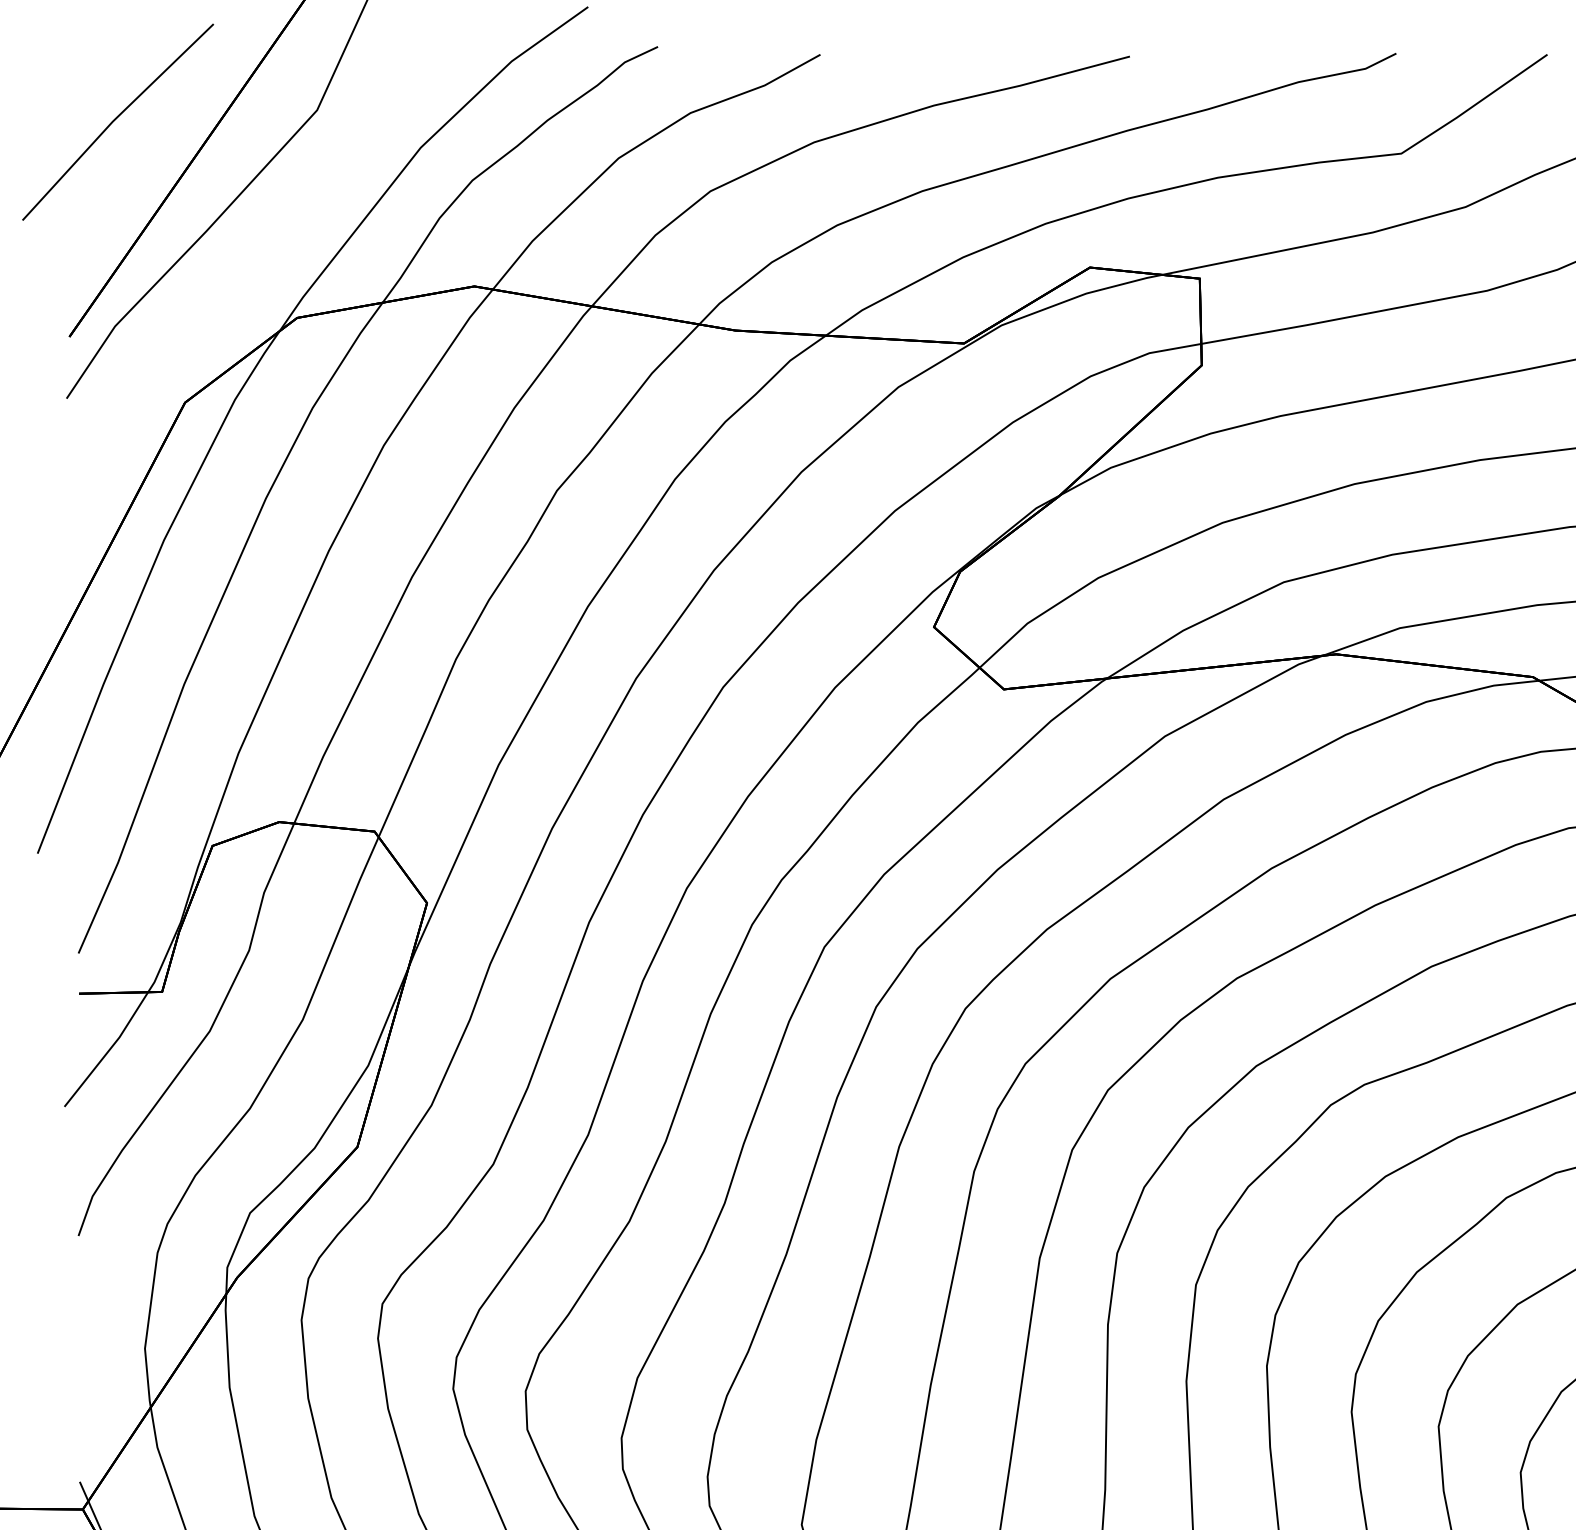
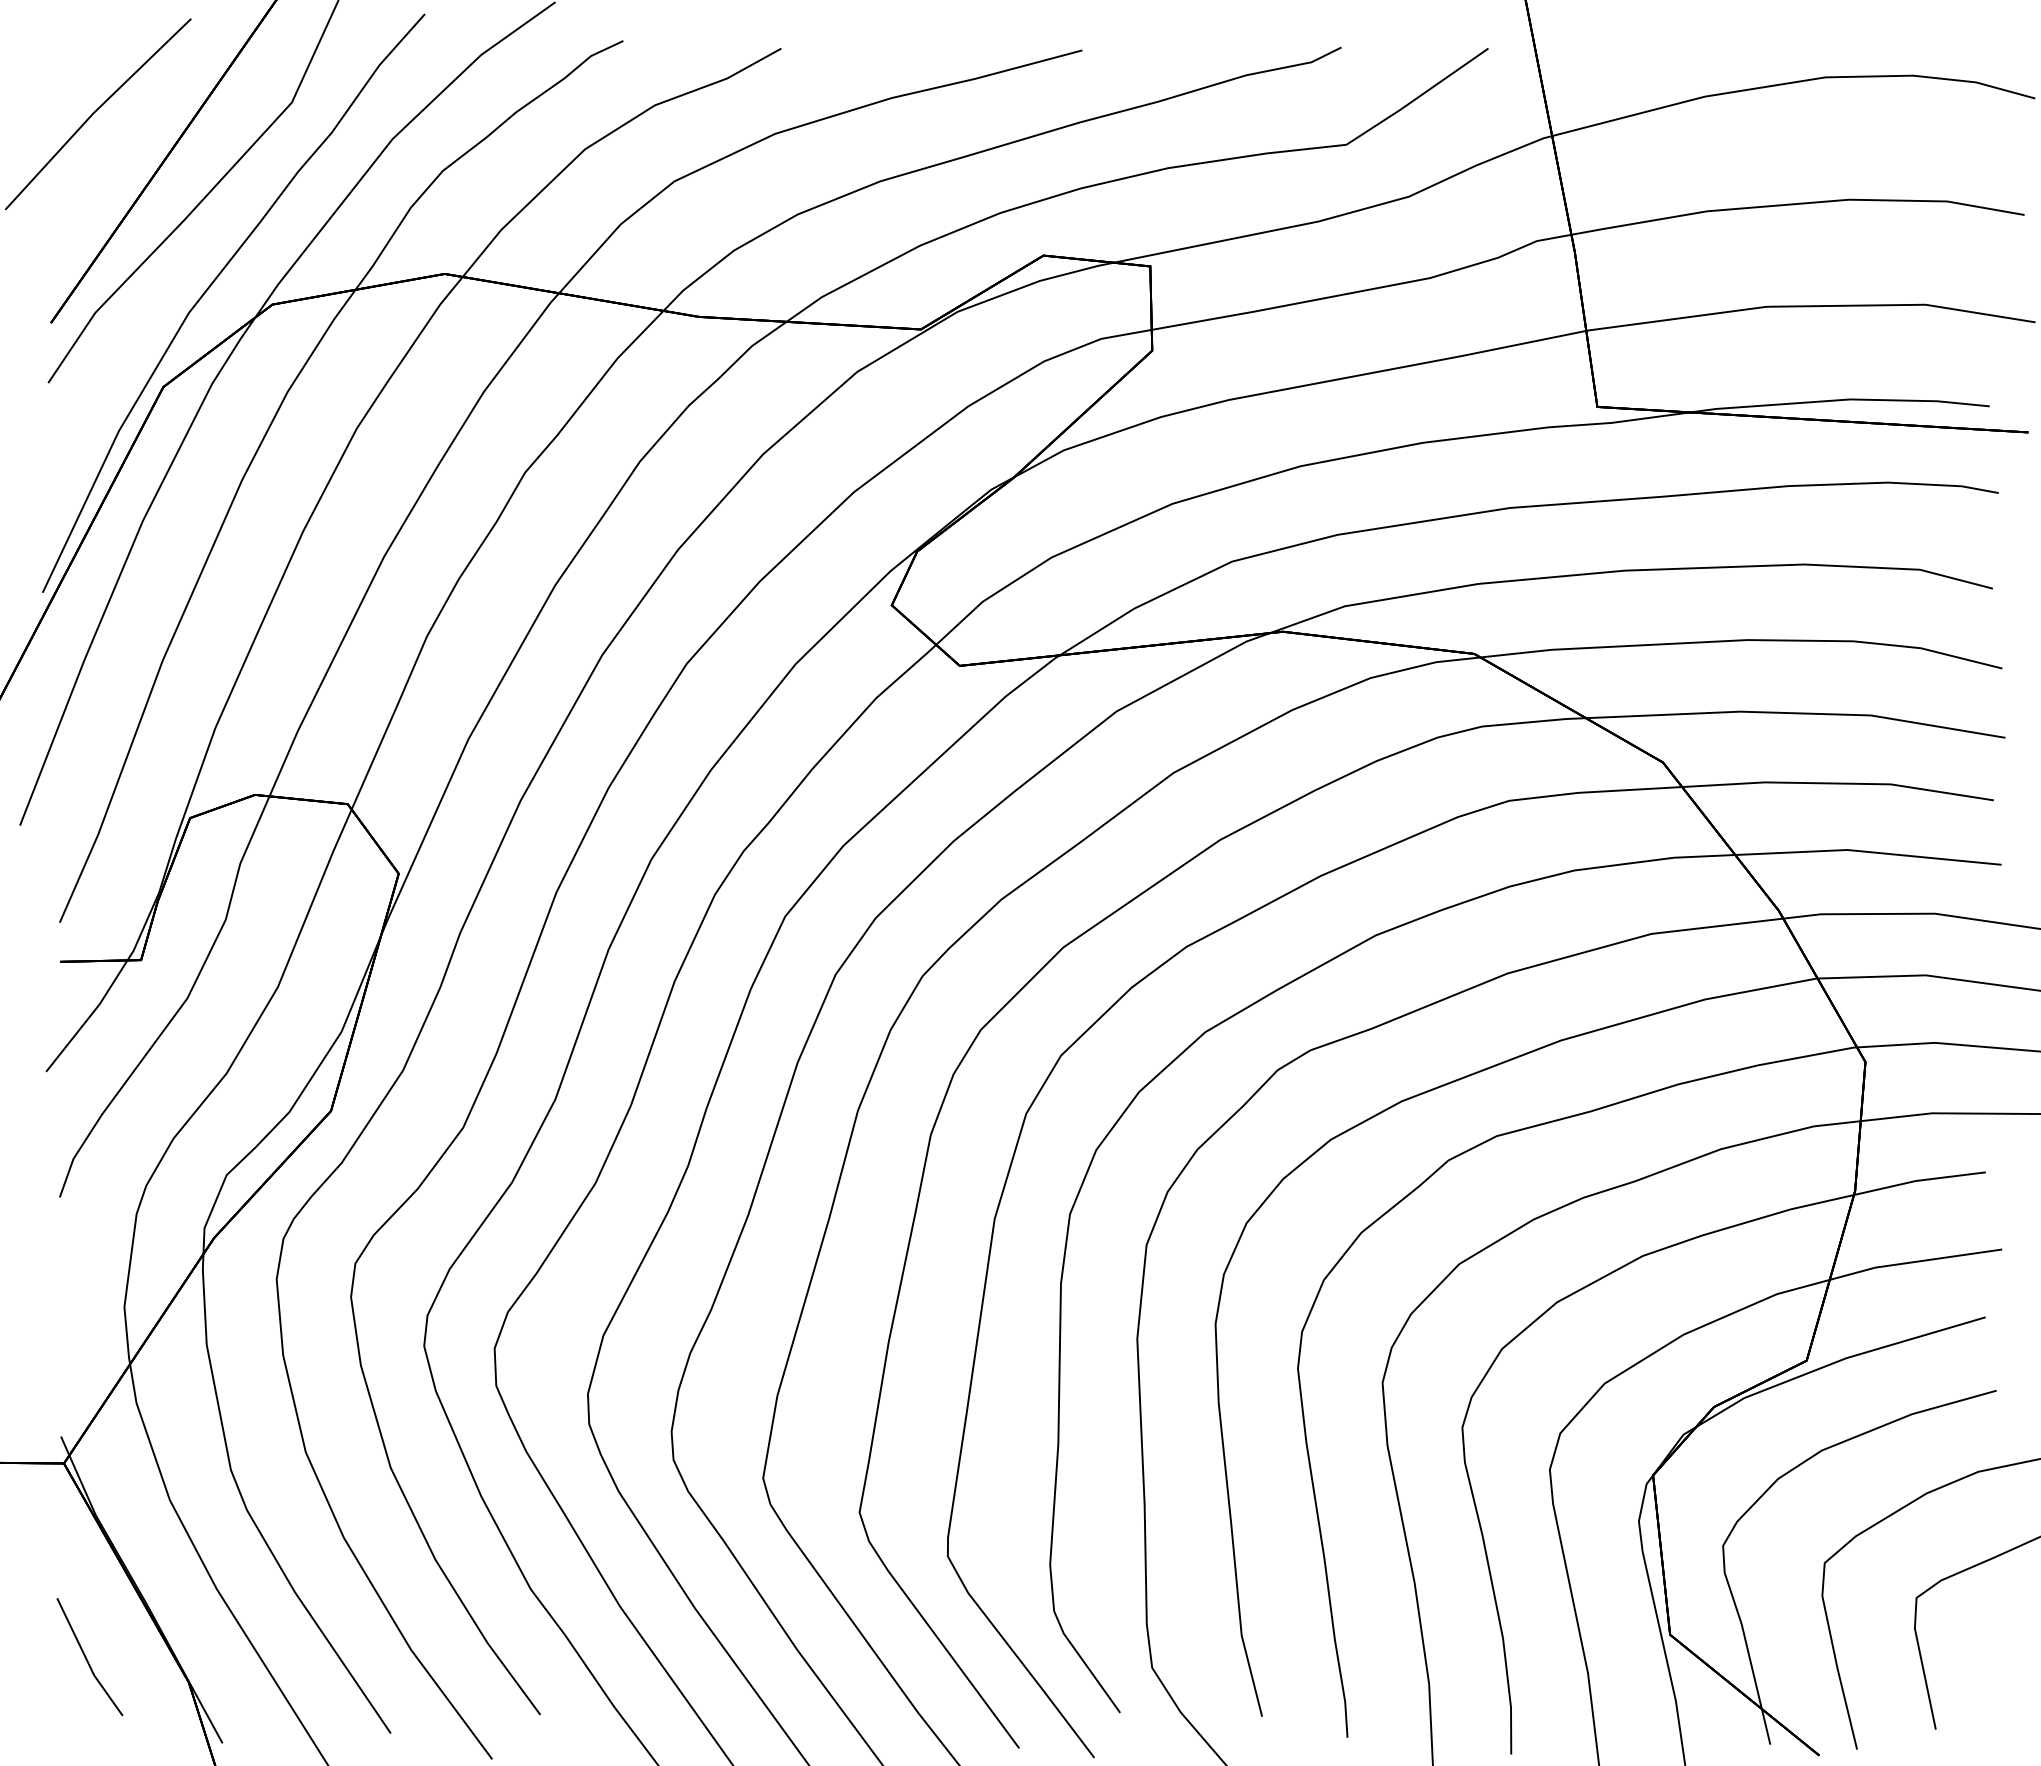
curve: (233, 300) -> (210, 287), added

